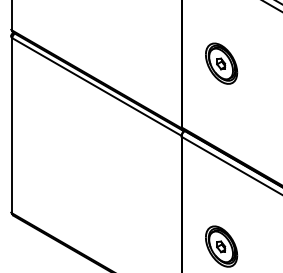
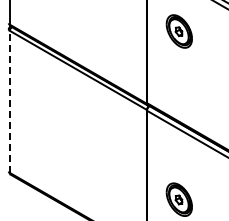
part: (220, 63) -> (178, 31), moved
line: (11, 125) -> (9, 101), solid -> dashed

